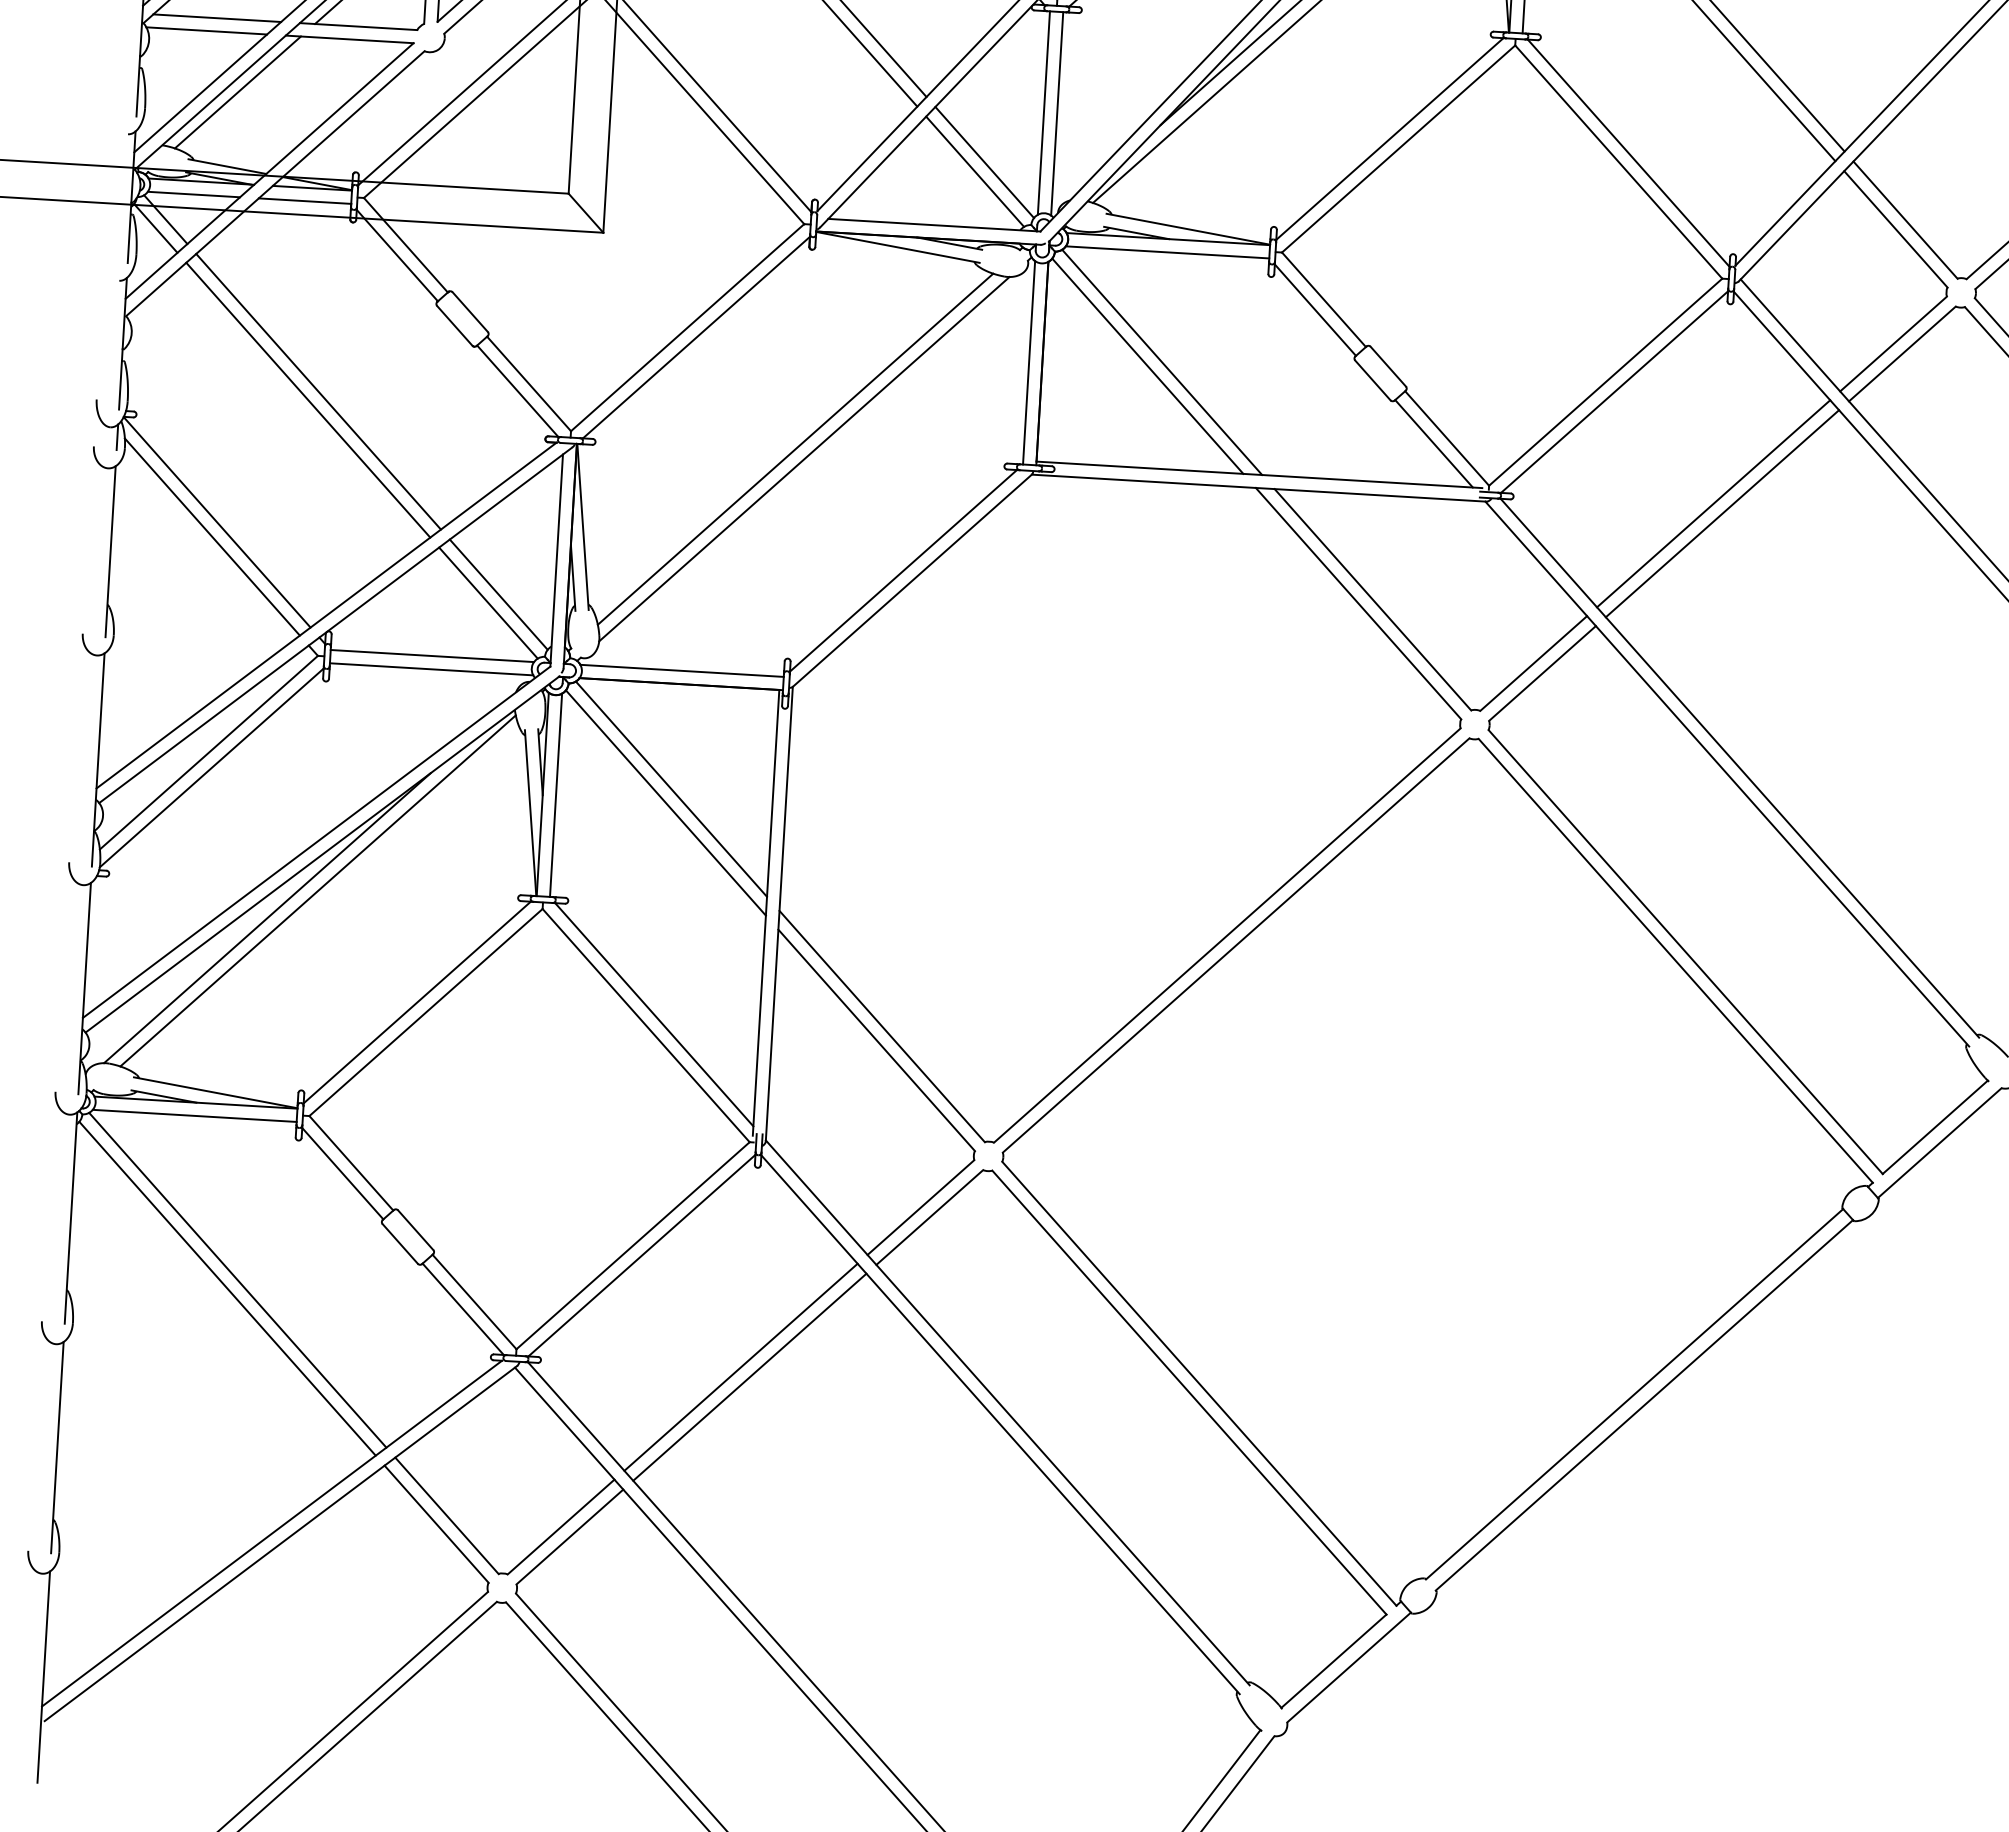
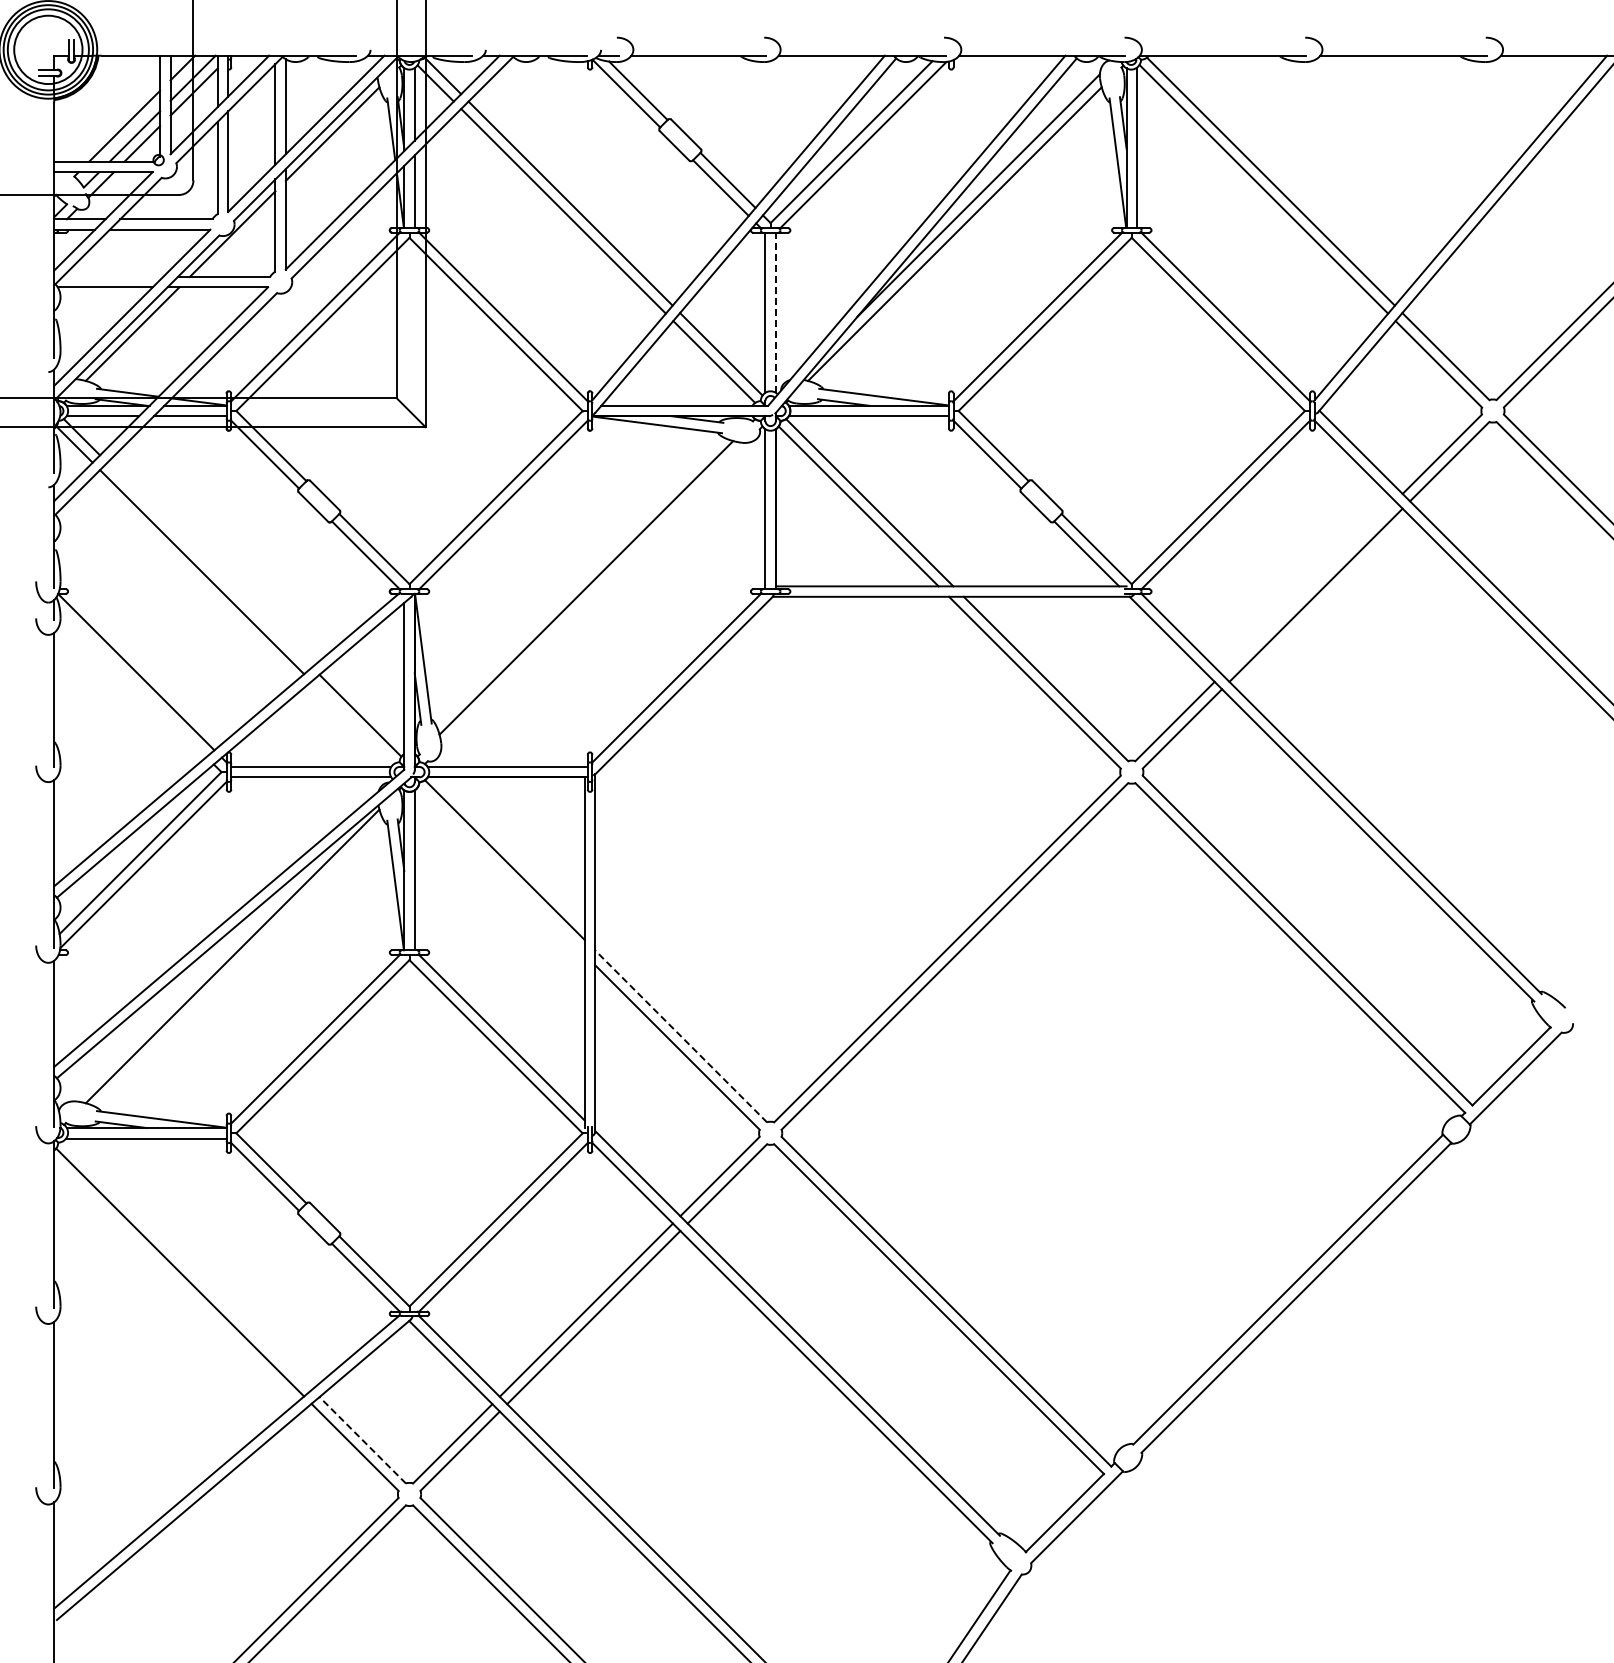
line: (216, 17) -> (112, 276), removed
line: (1056, 113) -> (775, 312), solid -> dashed
line: (318, 391) -> (209, 564), removed
line: (804, 458) -> (593, 594), removed
line: (1713, 503) -> (1308, 587), removed
line: (212, 536) -> (133, 683), removed
line: (488, 602) -> (352, 722), removed
line: (665, 801) -> (500, 870), removed
line: (266, 917) -> (193, 979), removed
line: (882, 1026) -> (681, 1036), solid -> dashed
line: (237, 1280) -> (187, 1265), removed
line: (446, 1514) -> (362, 1439), solid -> dashed

